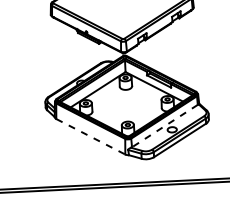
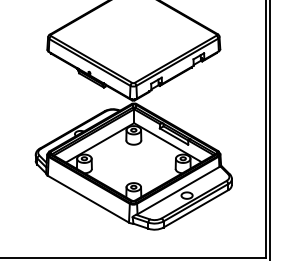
line: (164, 125) -> (178, 190), dashed -> solid
line: (90, 137) -> (88, 199), dashed -> solid

